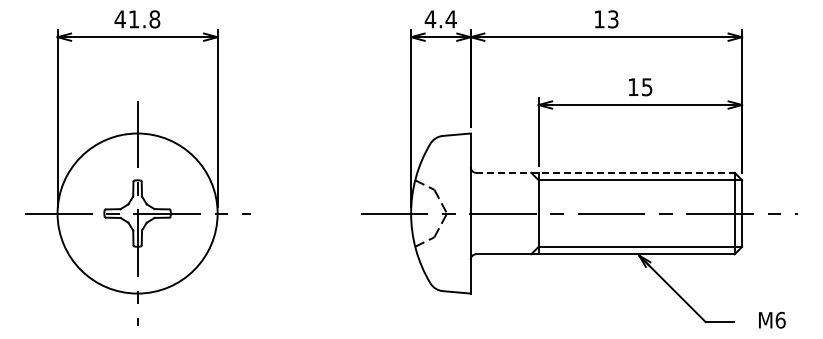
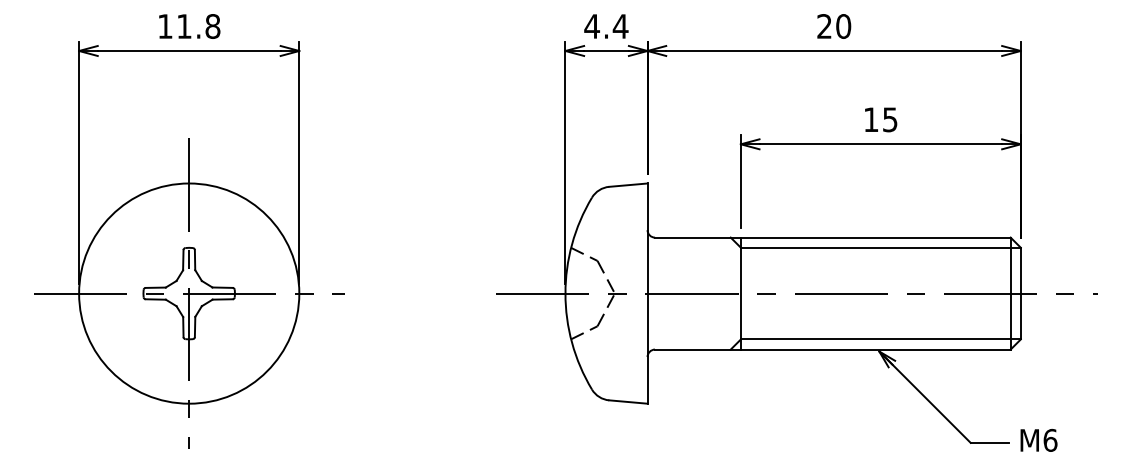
text: (119, 19) -> (164, 26), 41.8 -> 11.8
text: (606, 19) -> (834, 26), 13 -> 20
line: (605, 172) -> (832, 237), dashed -> solid
text: (772, 320) -> (1039, 440), moved

